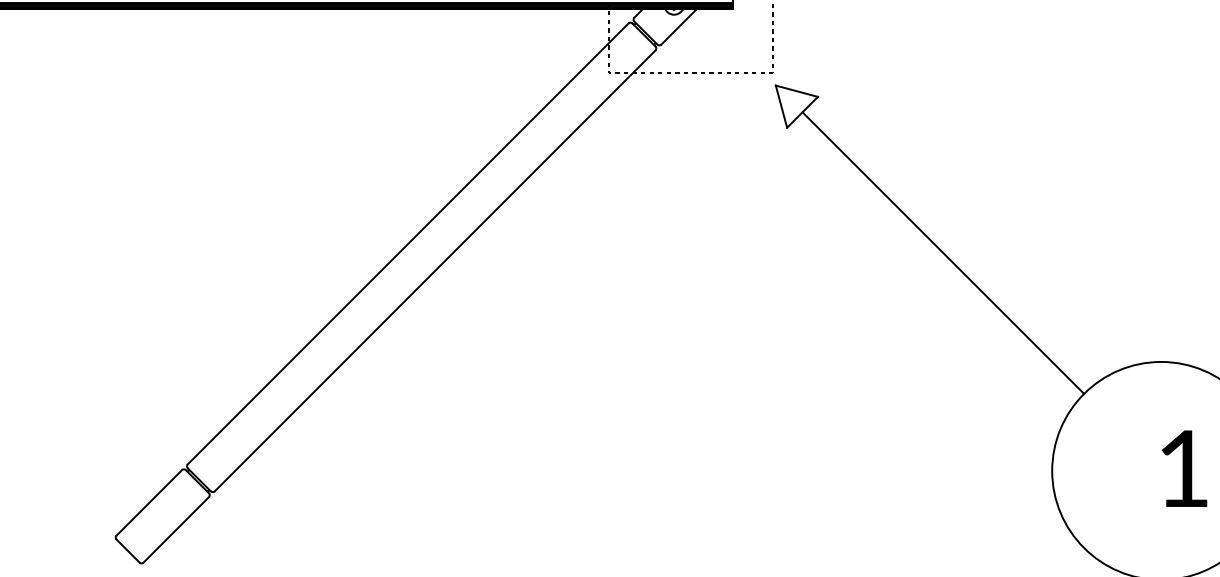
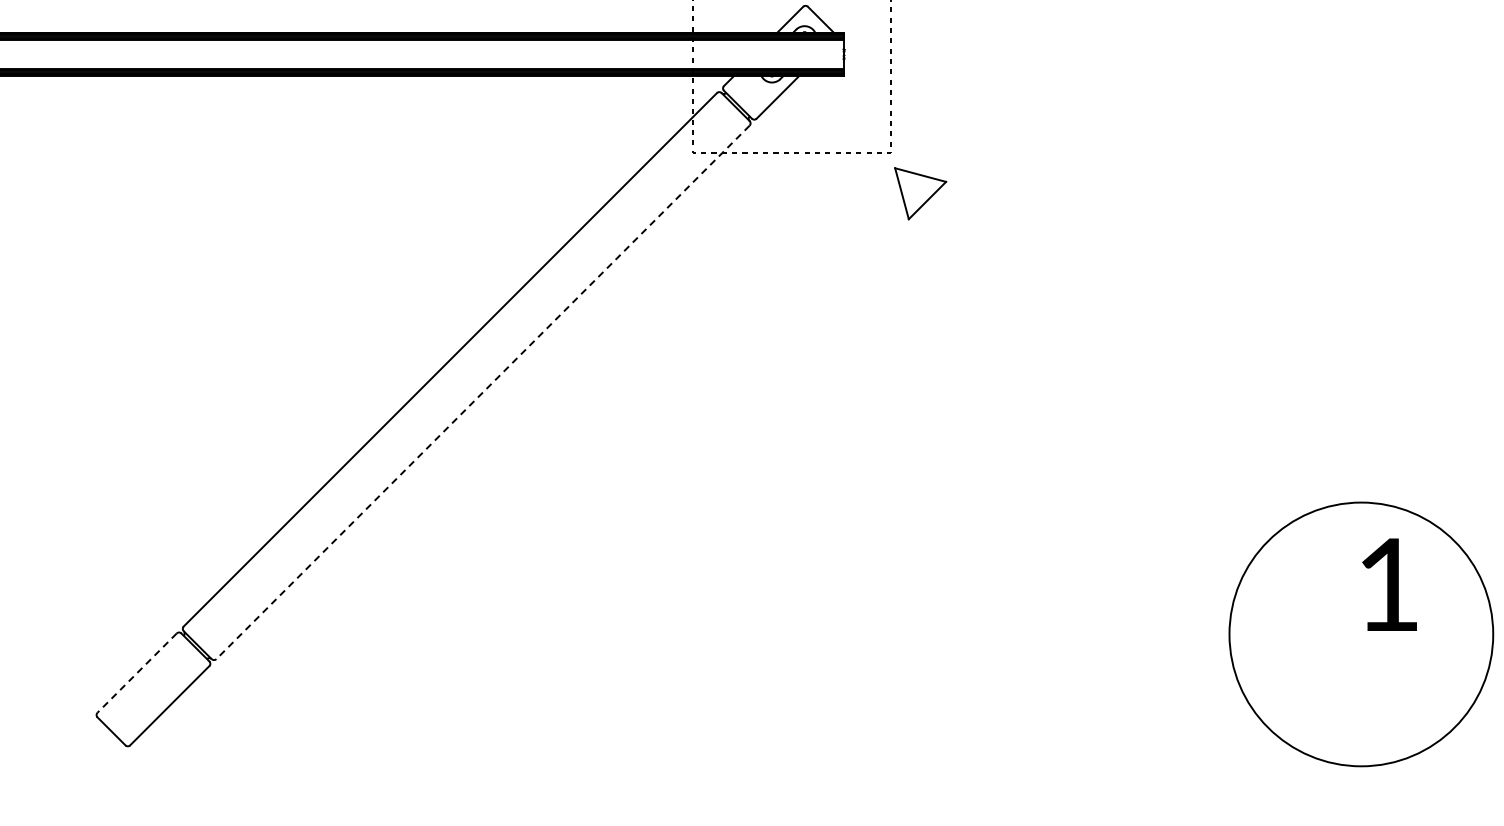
line: (943, 252) -> (1097, 370), removed
line: (434, 270) -> (482, 392), solid -> dashed
text: (1184, 468) -> (1389, 584), moved
line: (148, 503) -> (136, 673), solid -> dashed

